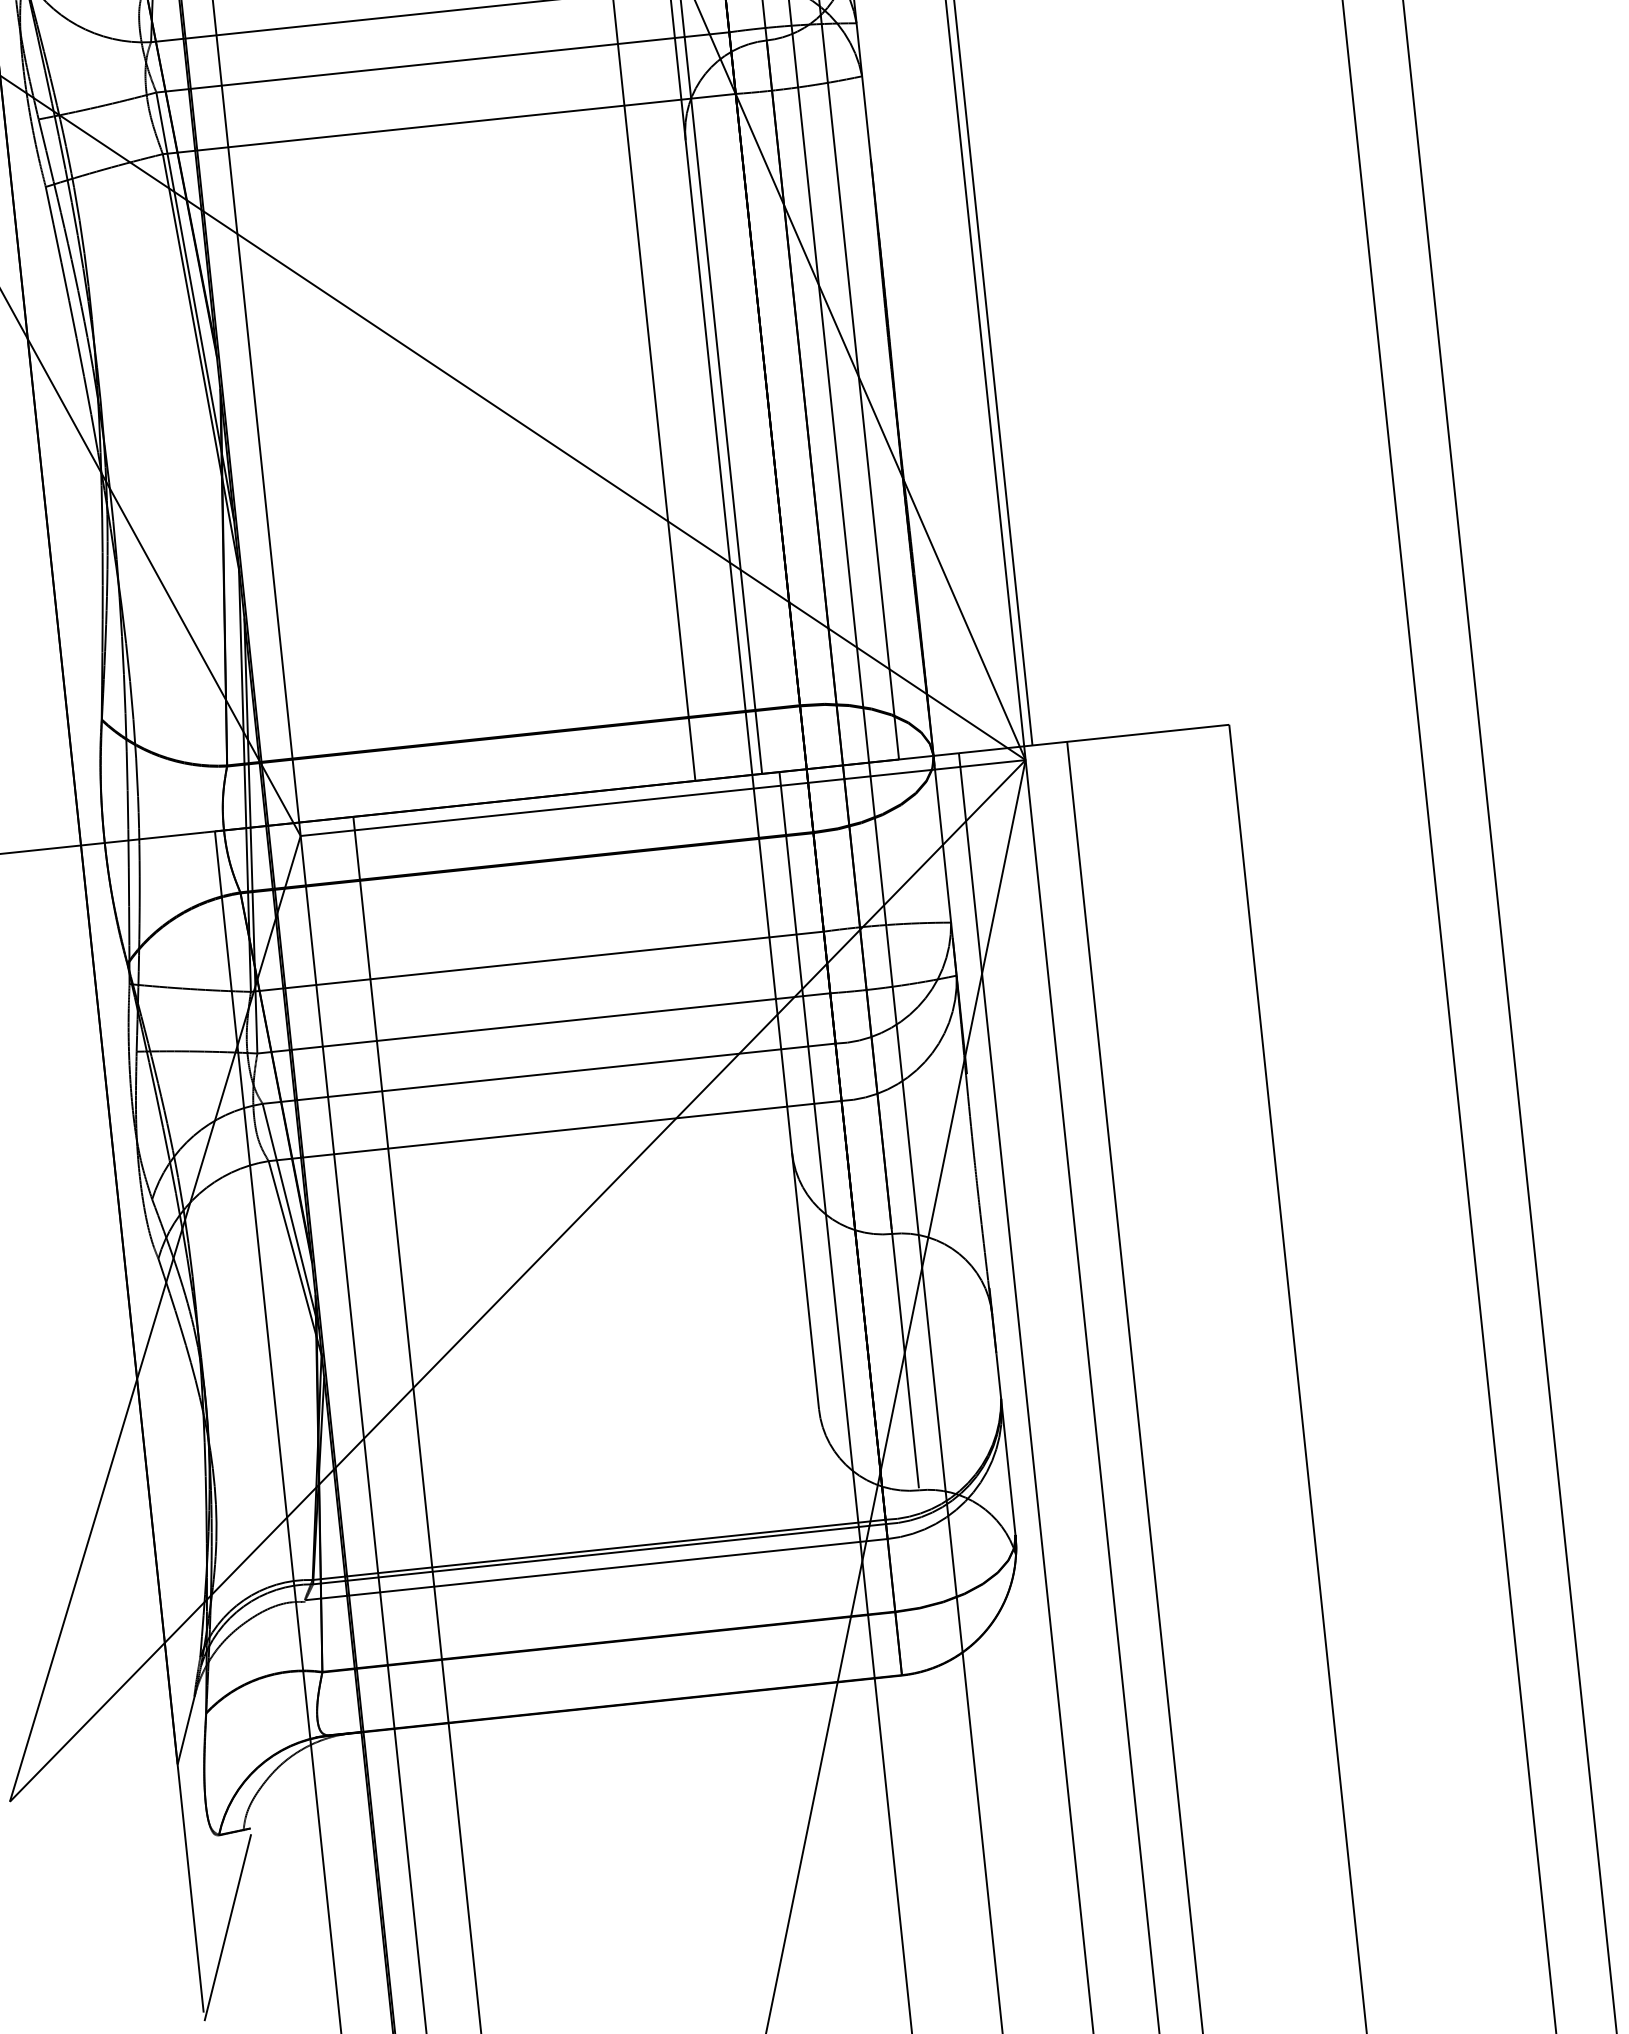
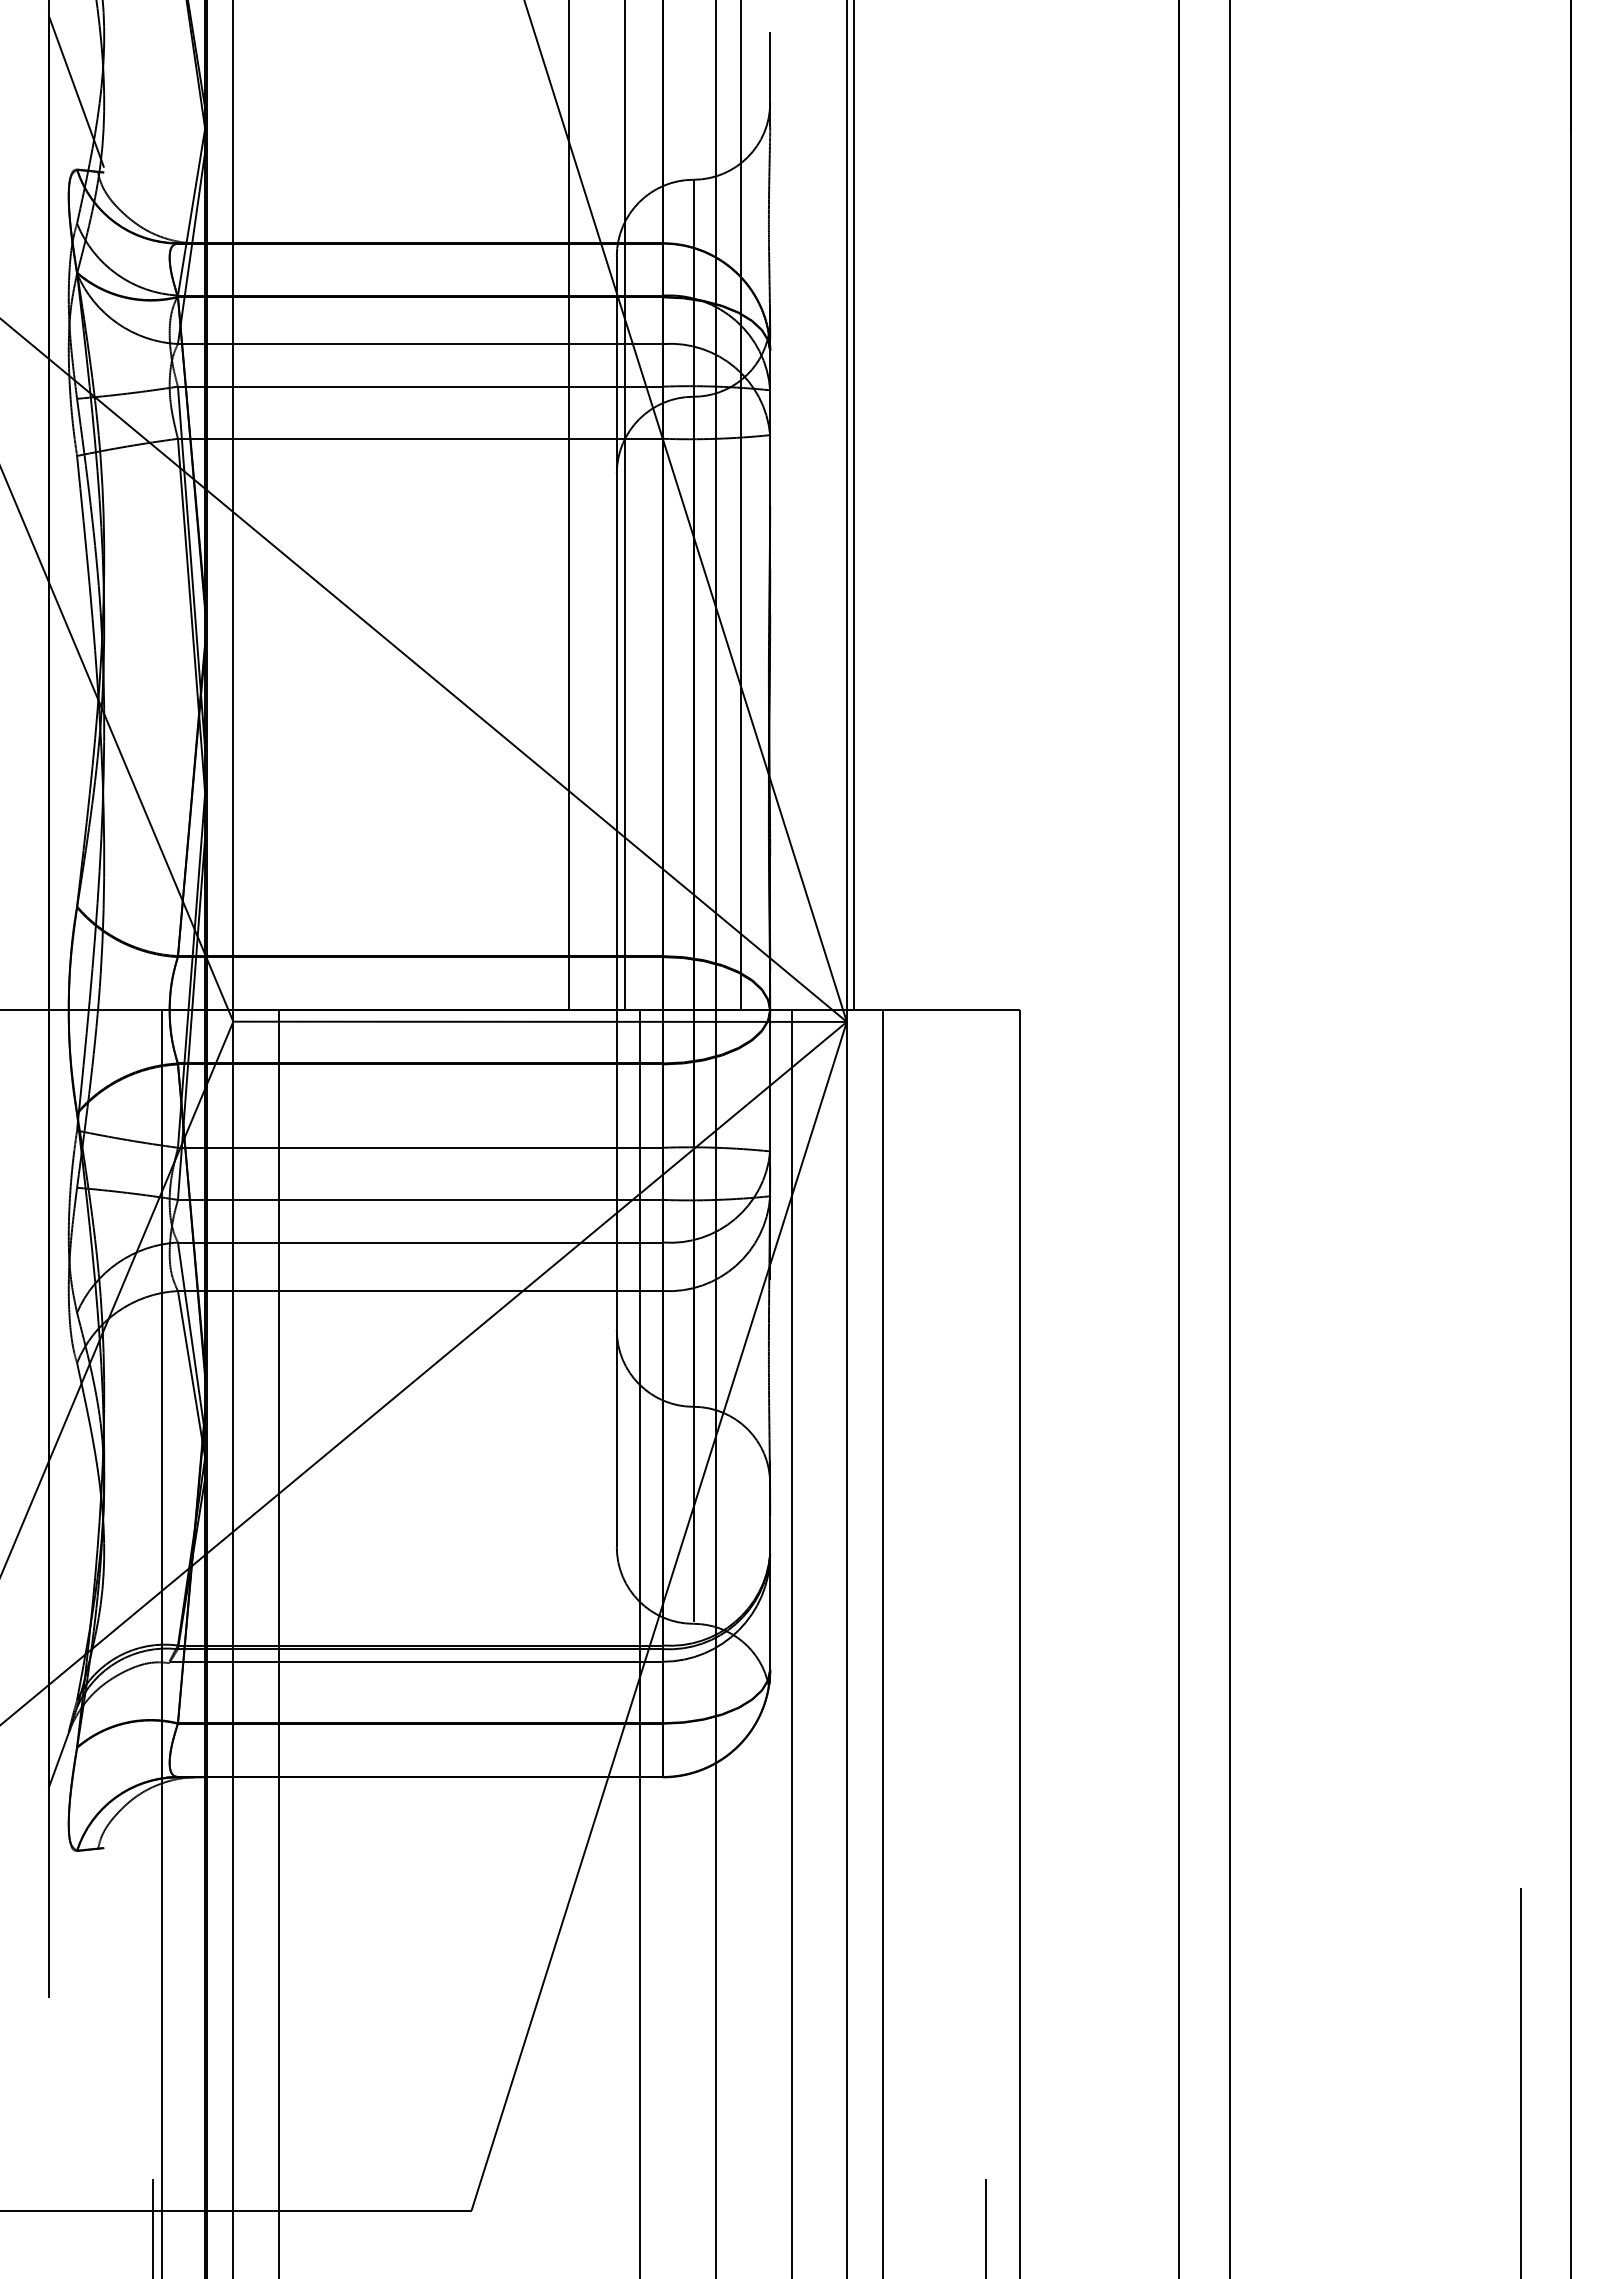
line: (227, 1926) -> (76, 1928), removed

